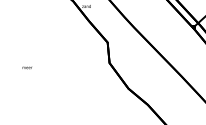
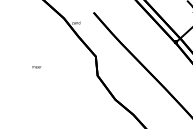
text: (26, 68) -> (36, 67), moved

